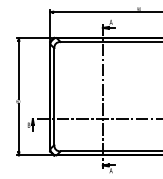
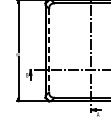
line: (54, 97) -> (49, 51), solid -> dashed

